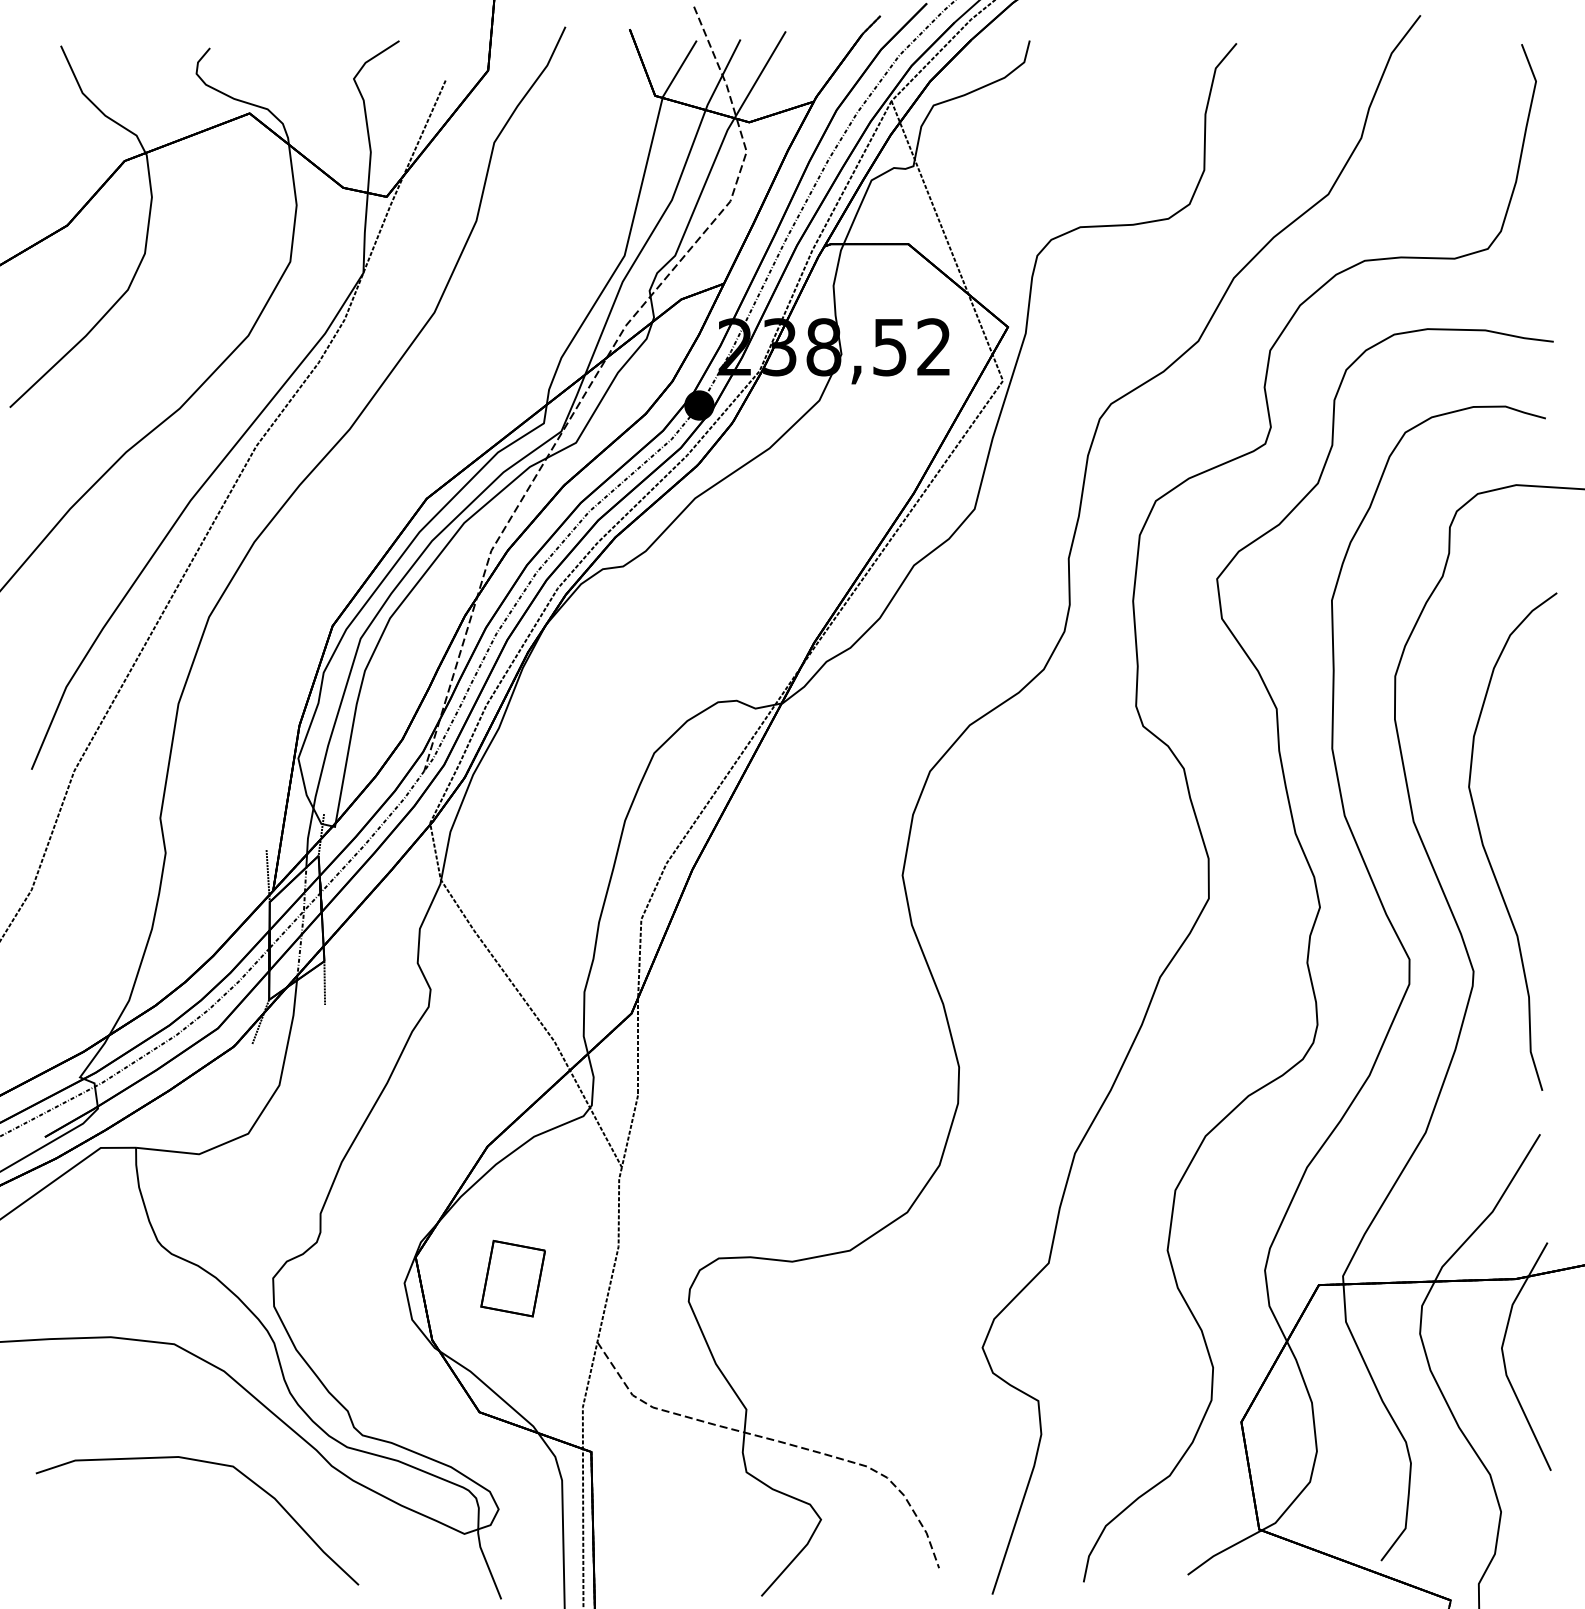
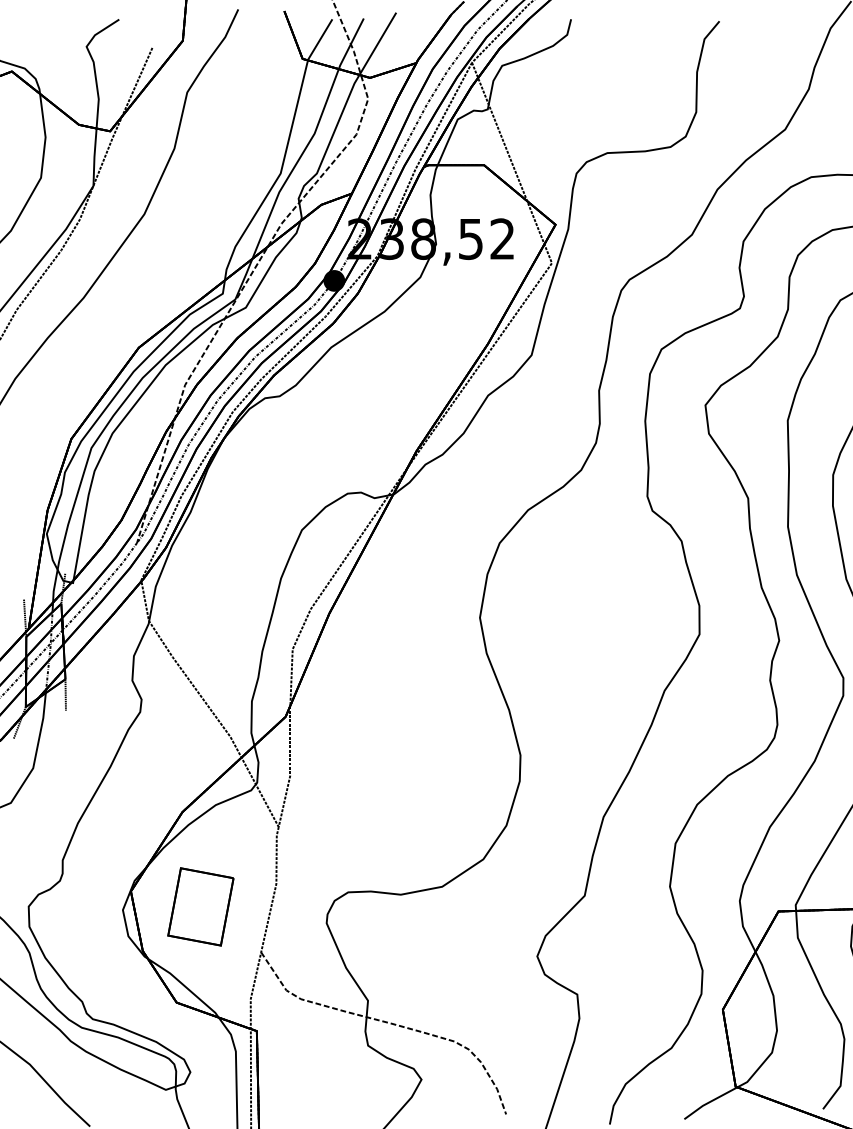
part: (512, 1278) -> (200, 906), size x1.43

